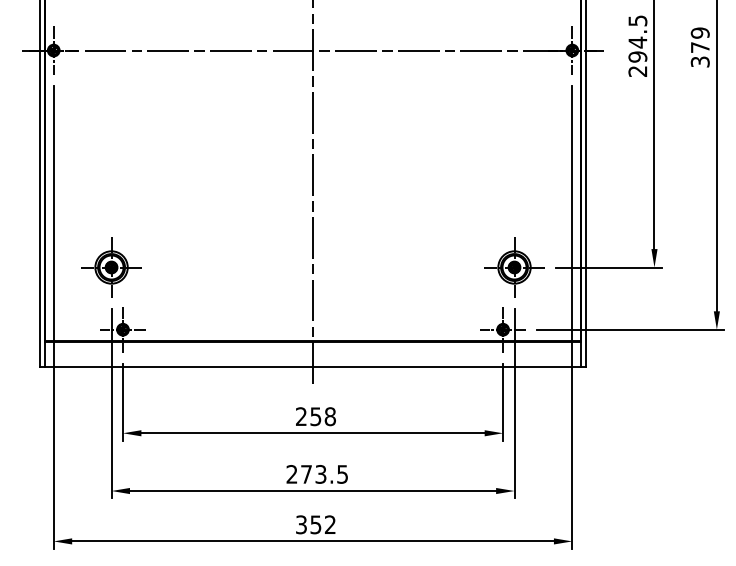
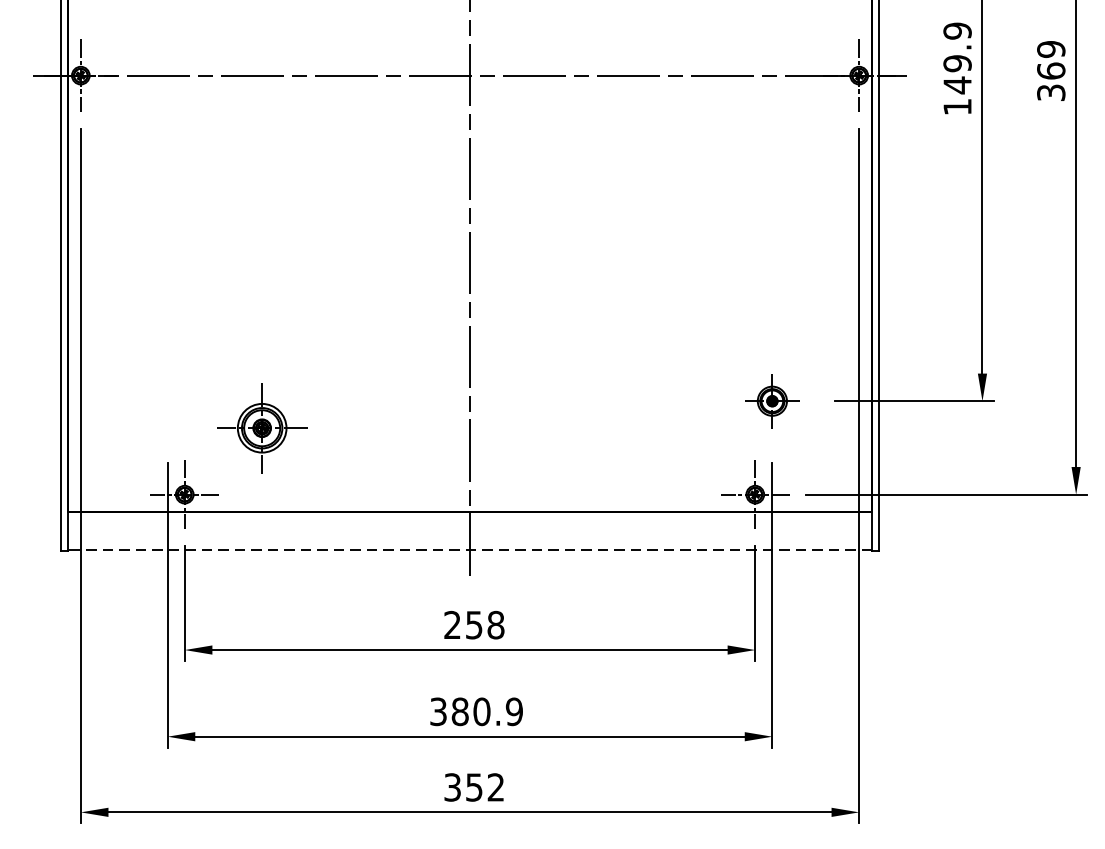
text: (637, 45) -> (956, 68), 294.5 -> 149.9
text: (699, 47) -> (1050, 71), 379 -> 369
part: (111, 267) -> (262, 428), moved
part: (514, 267) -> (772, 401), size x0.6
line: (312, 366) -> (469, 549), solid -> dashed
text: (317, 474) -> (476, 711), 273.5 -> 380.9

